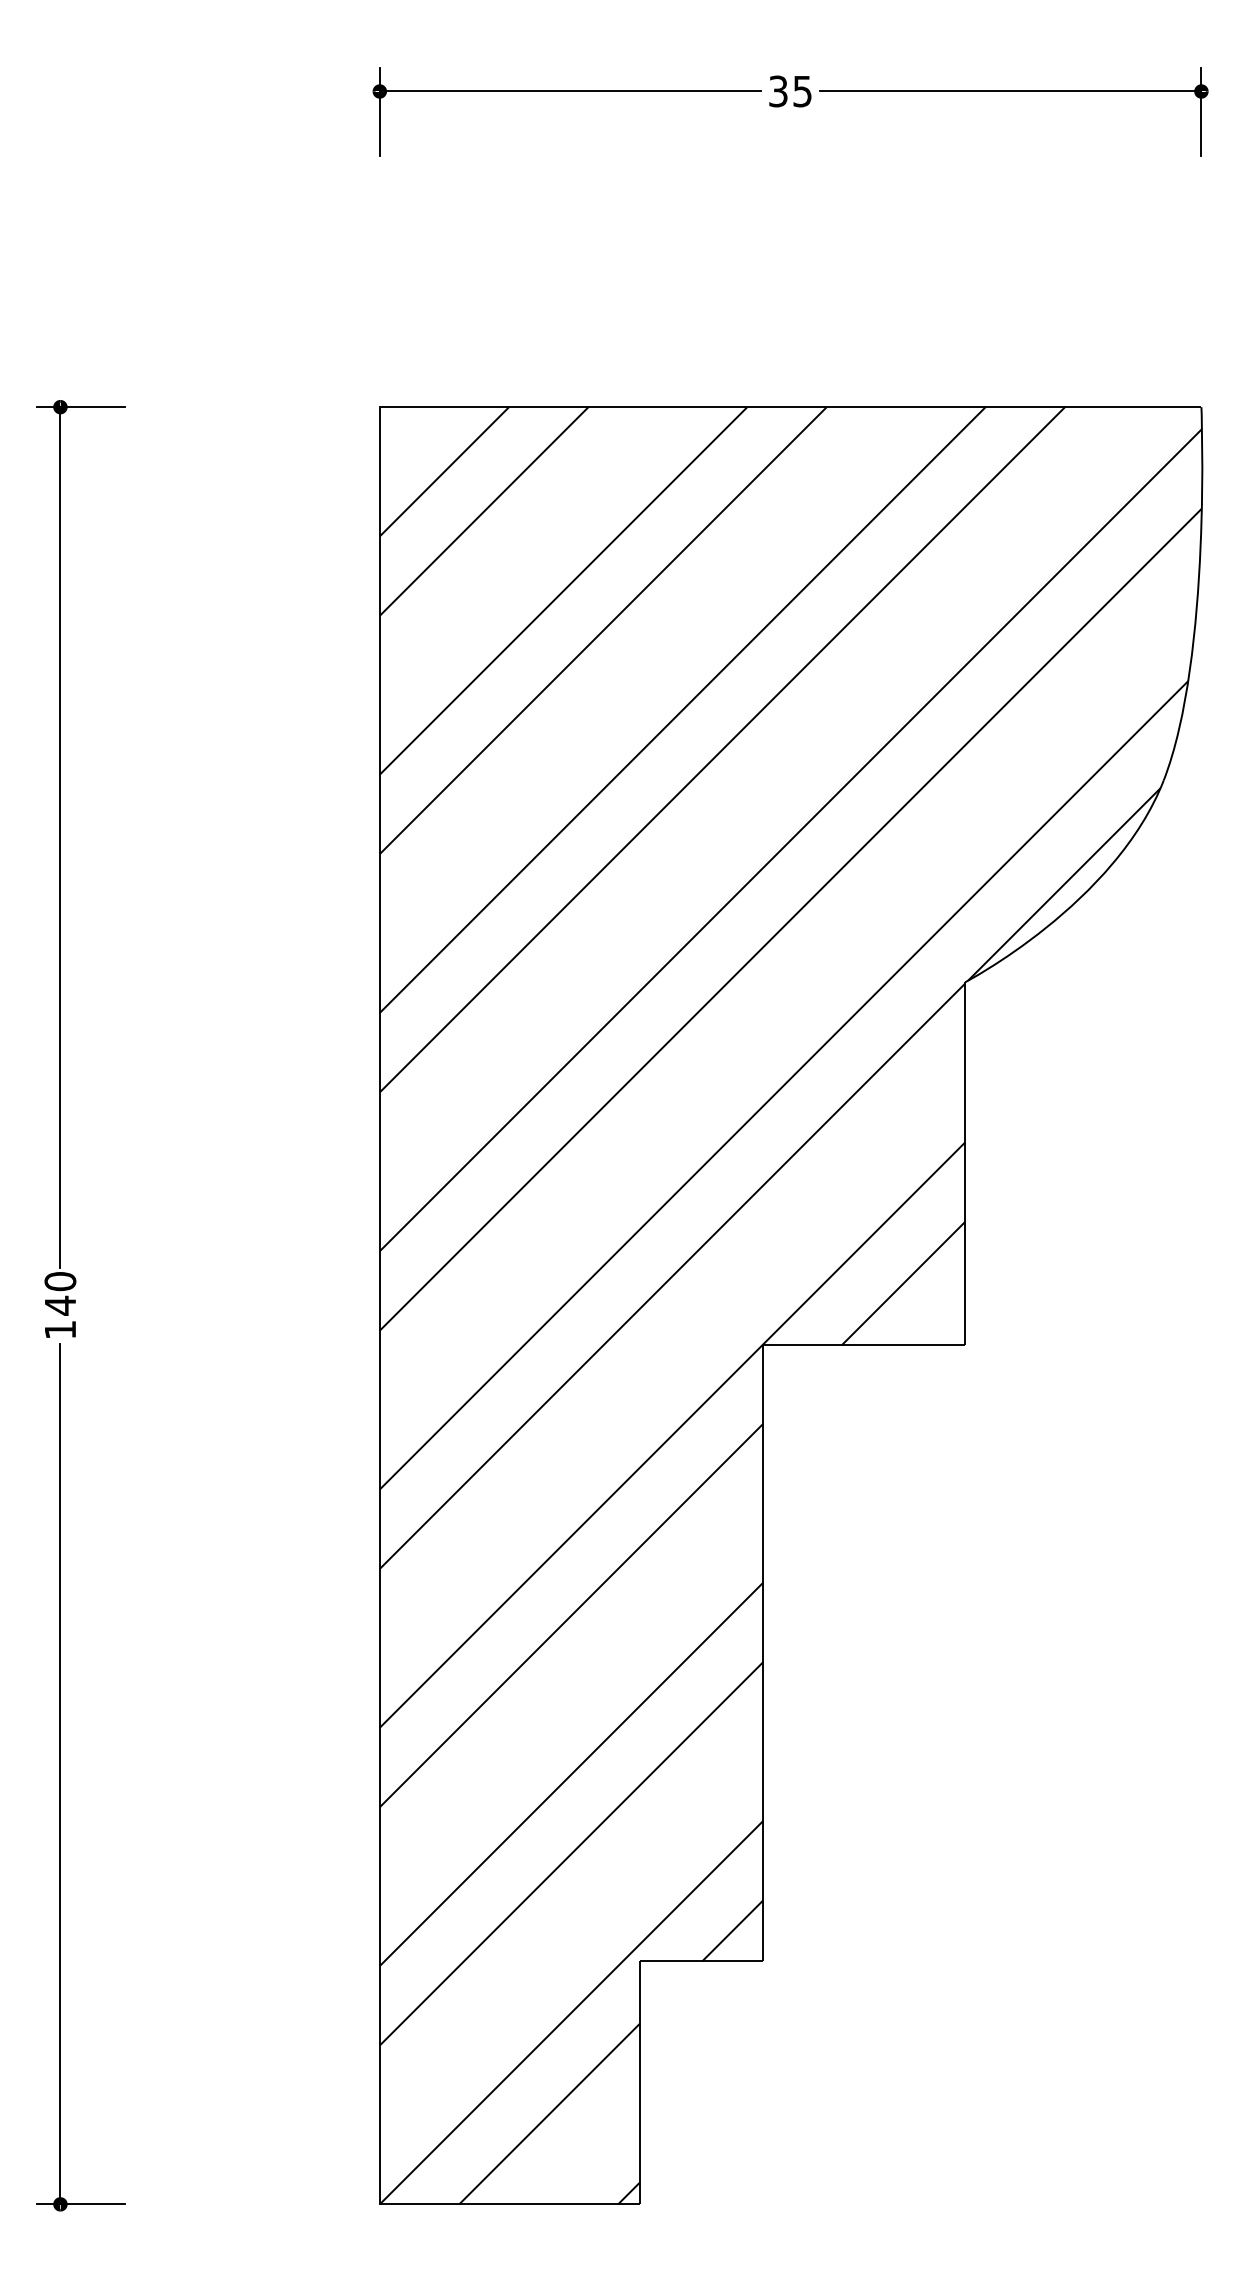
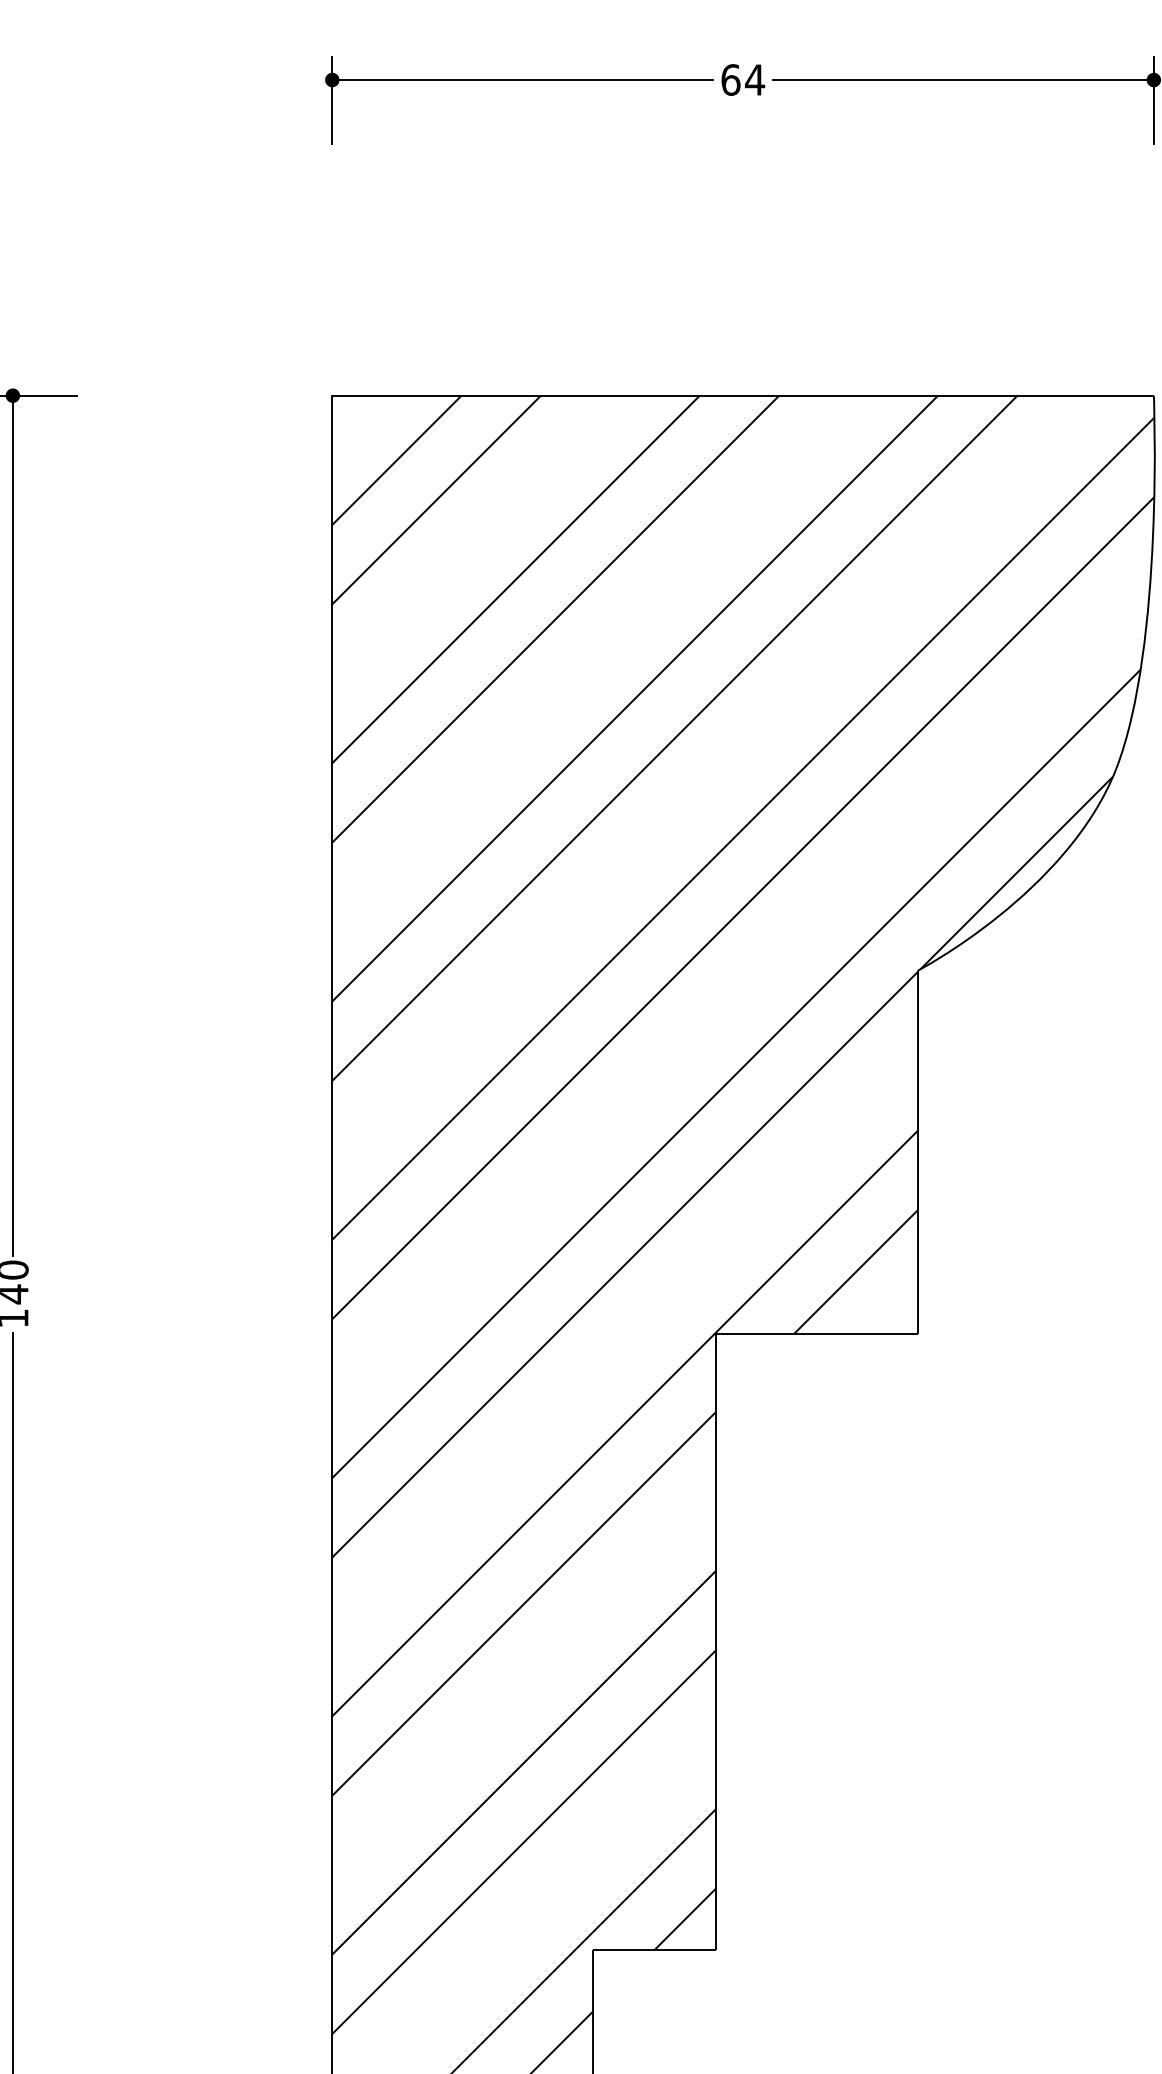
text: (790, 91) -> (742, 80), 35 -> 64

